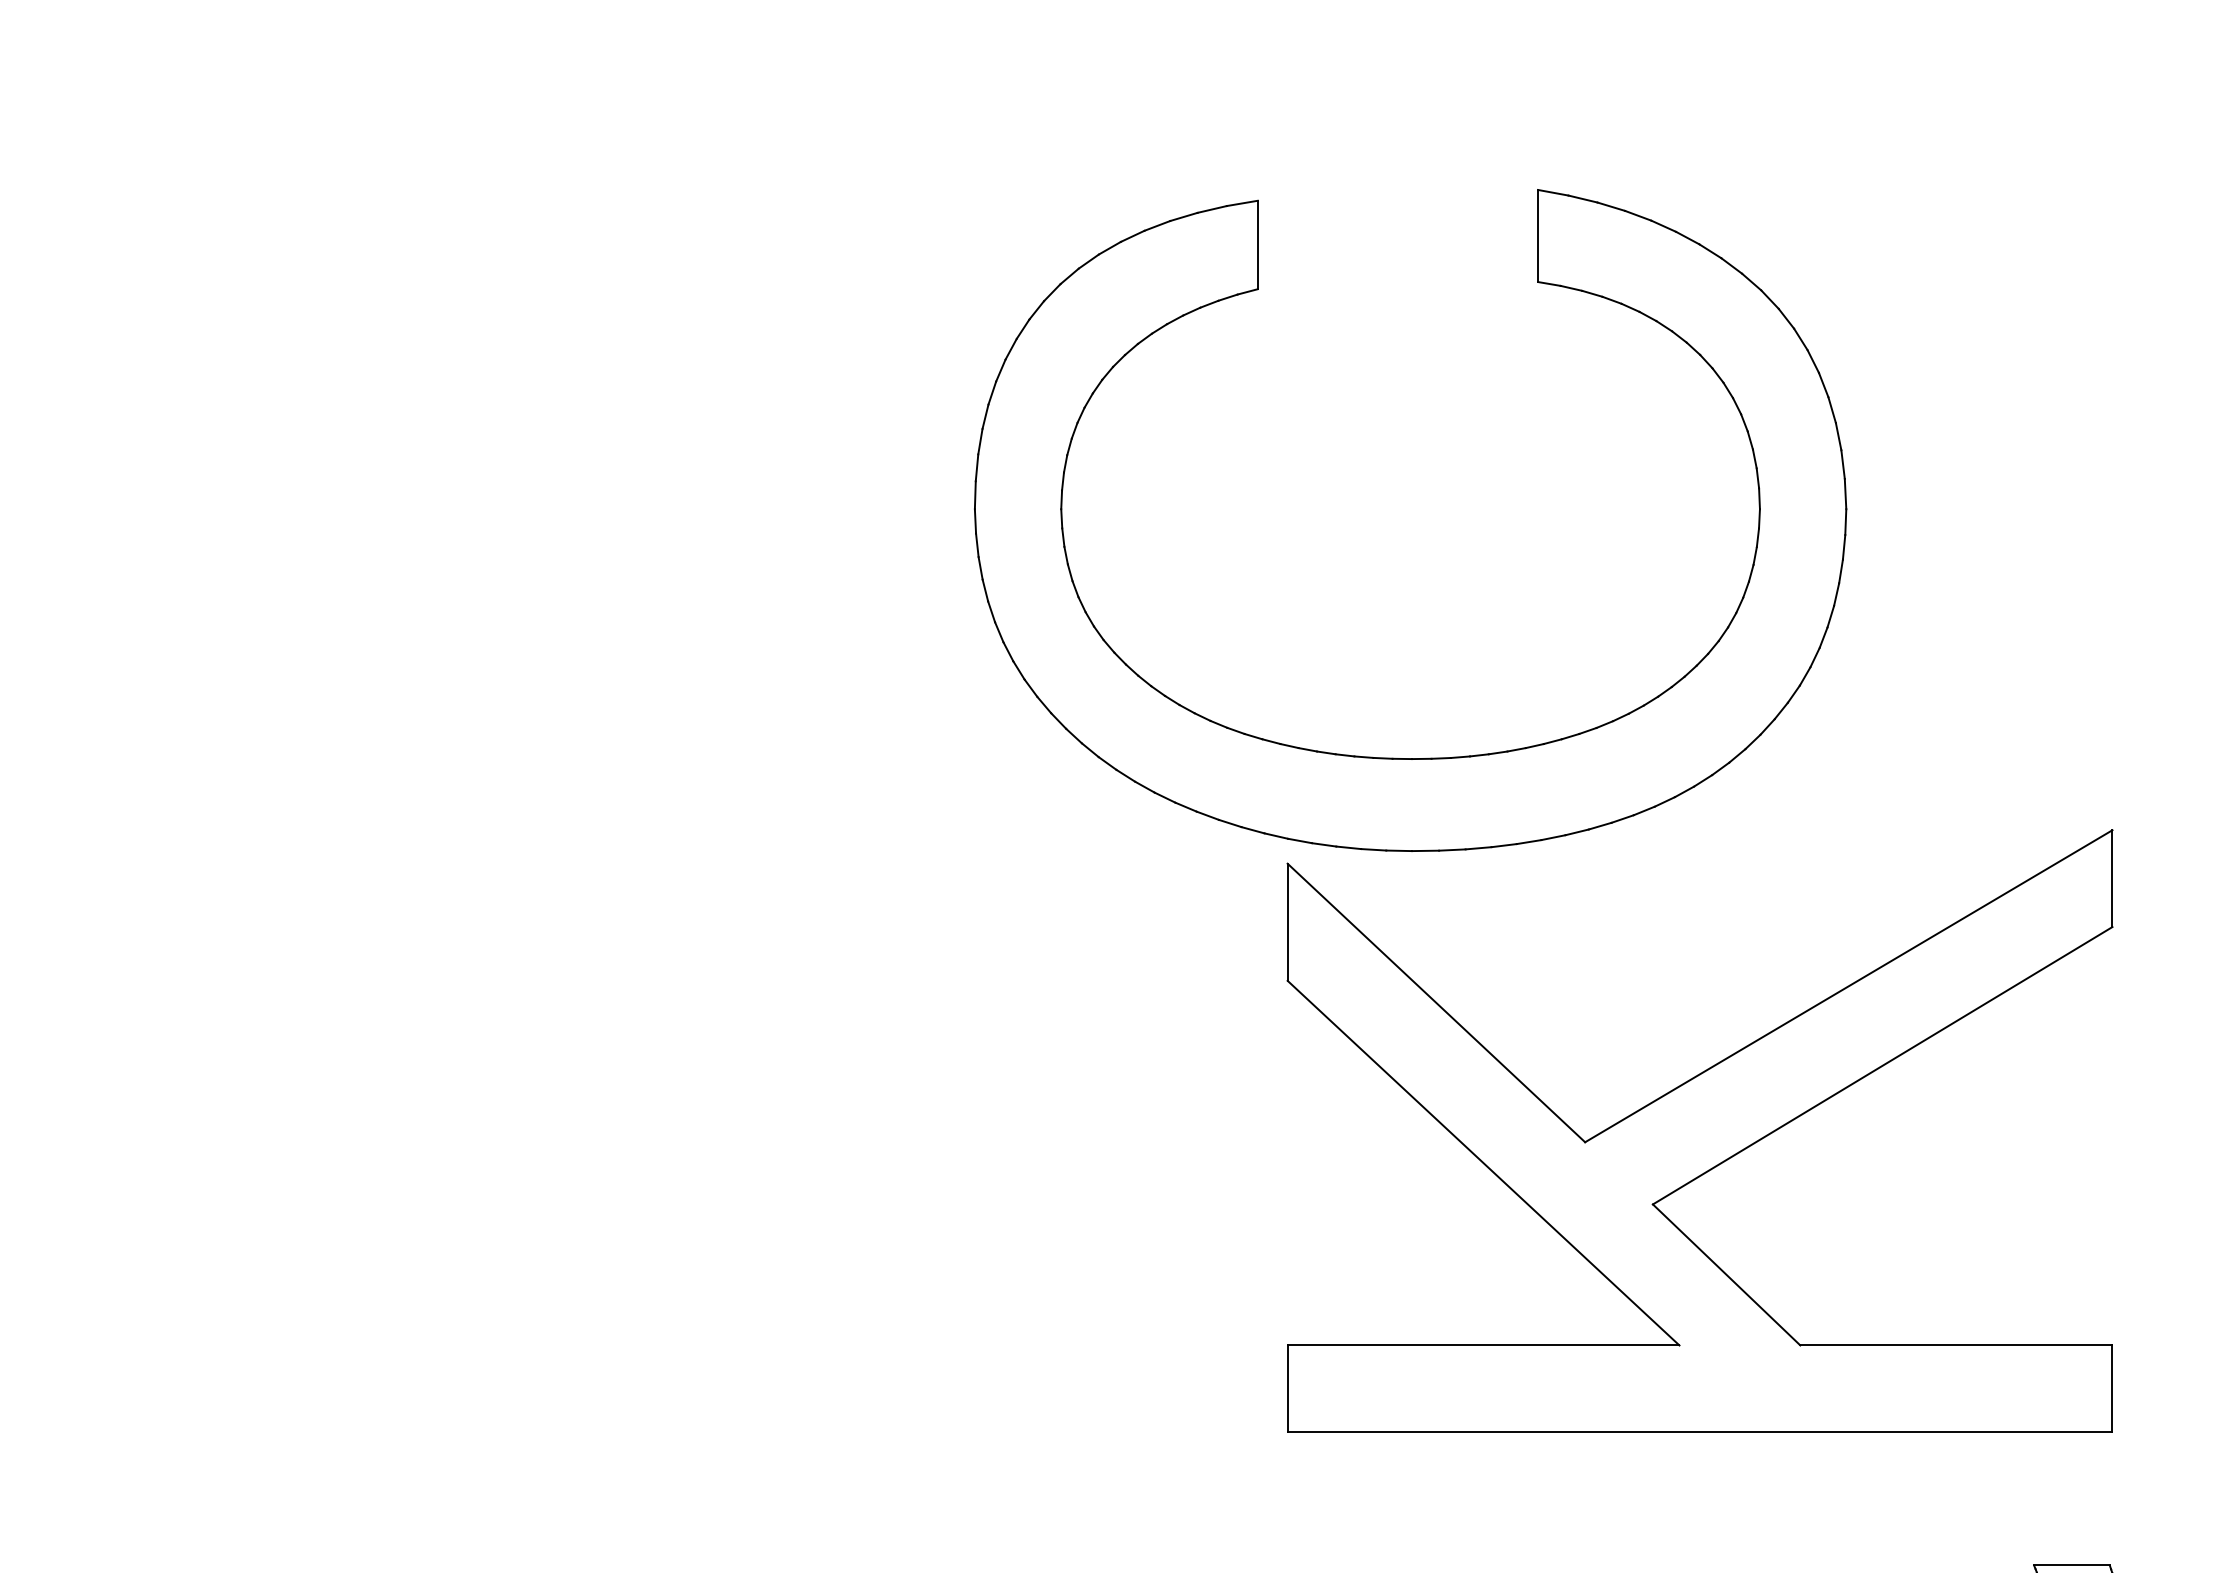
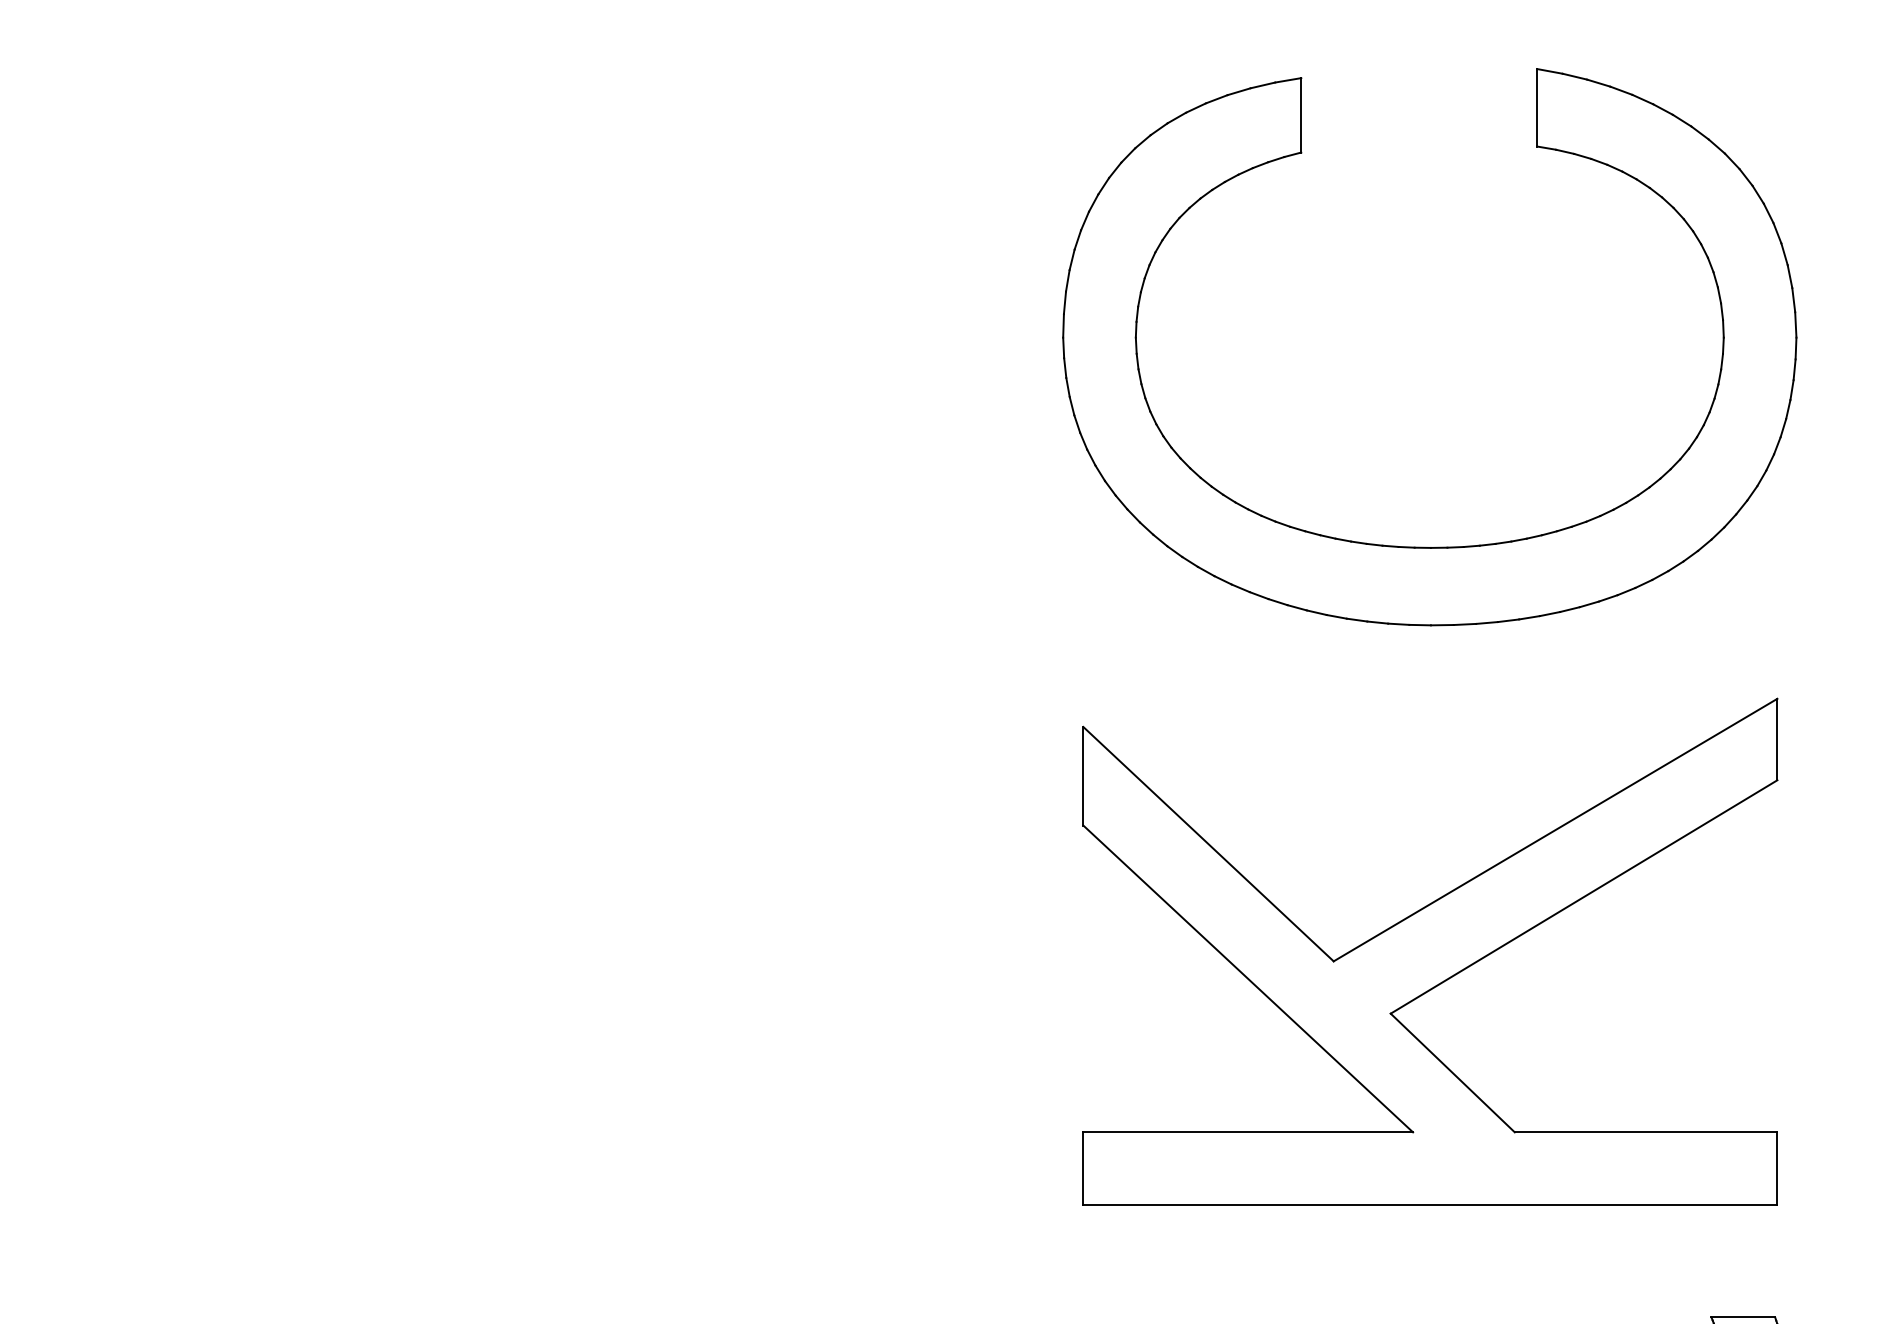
part: (1404, 757) -> (1424, 546), moved

